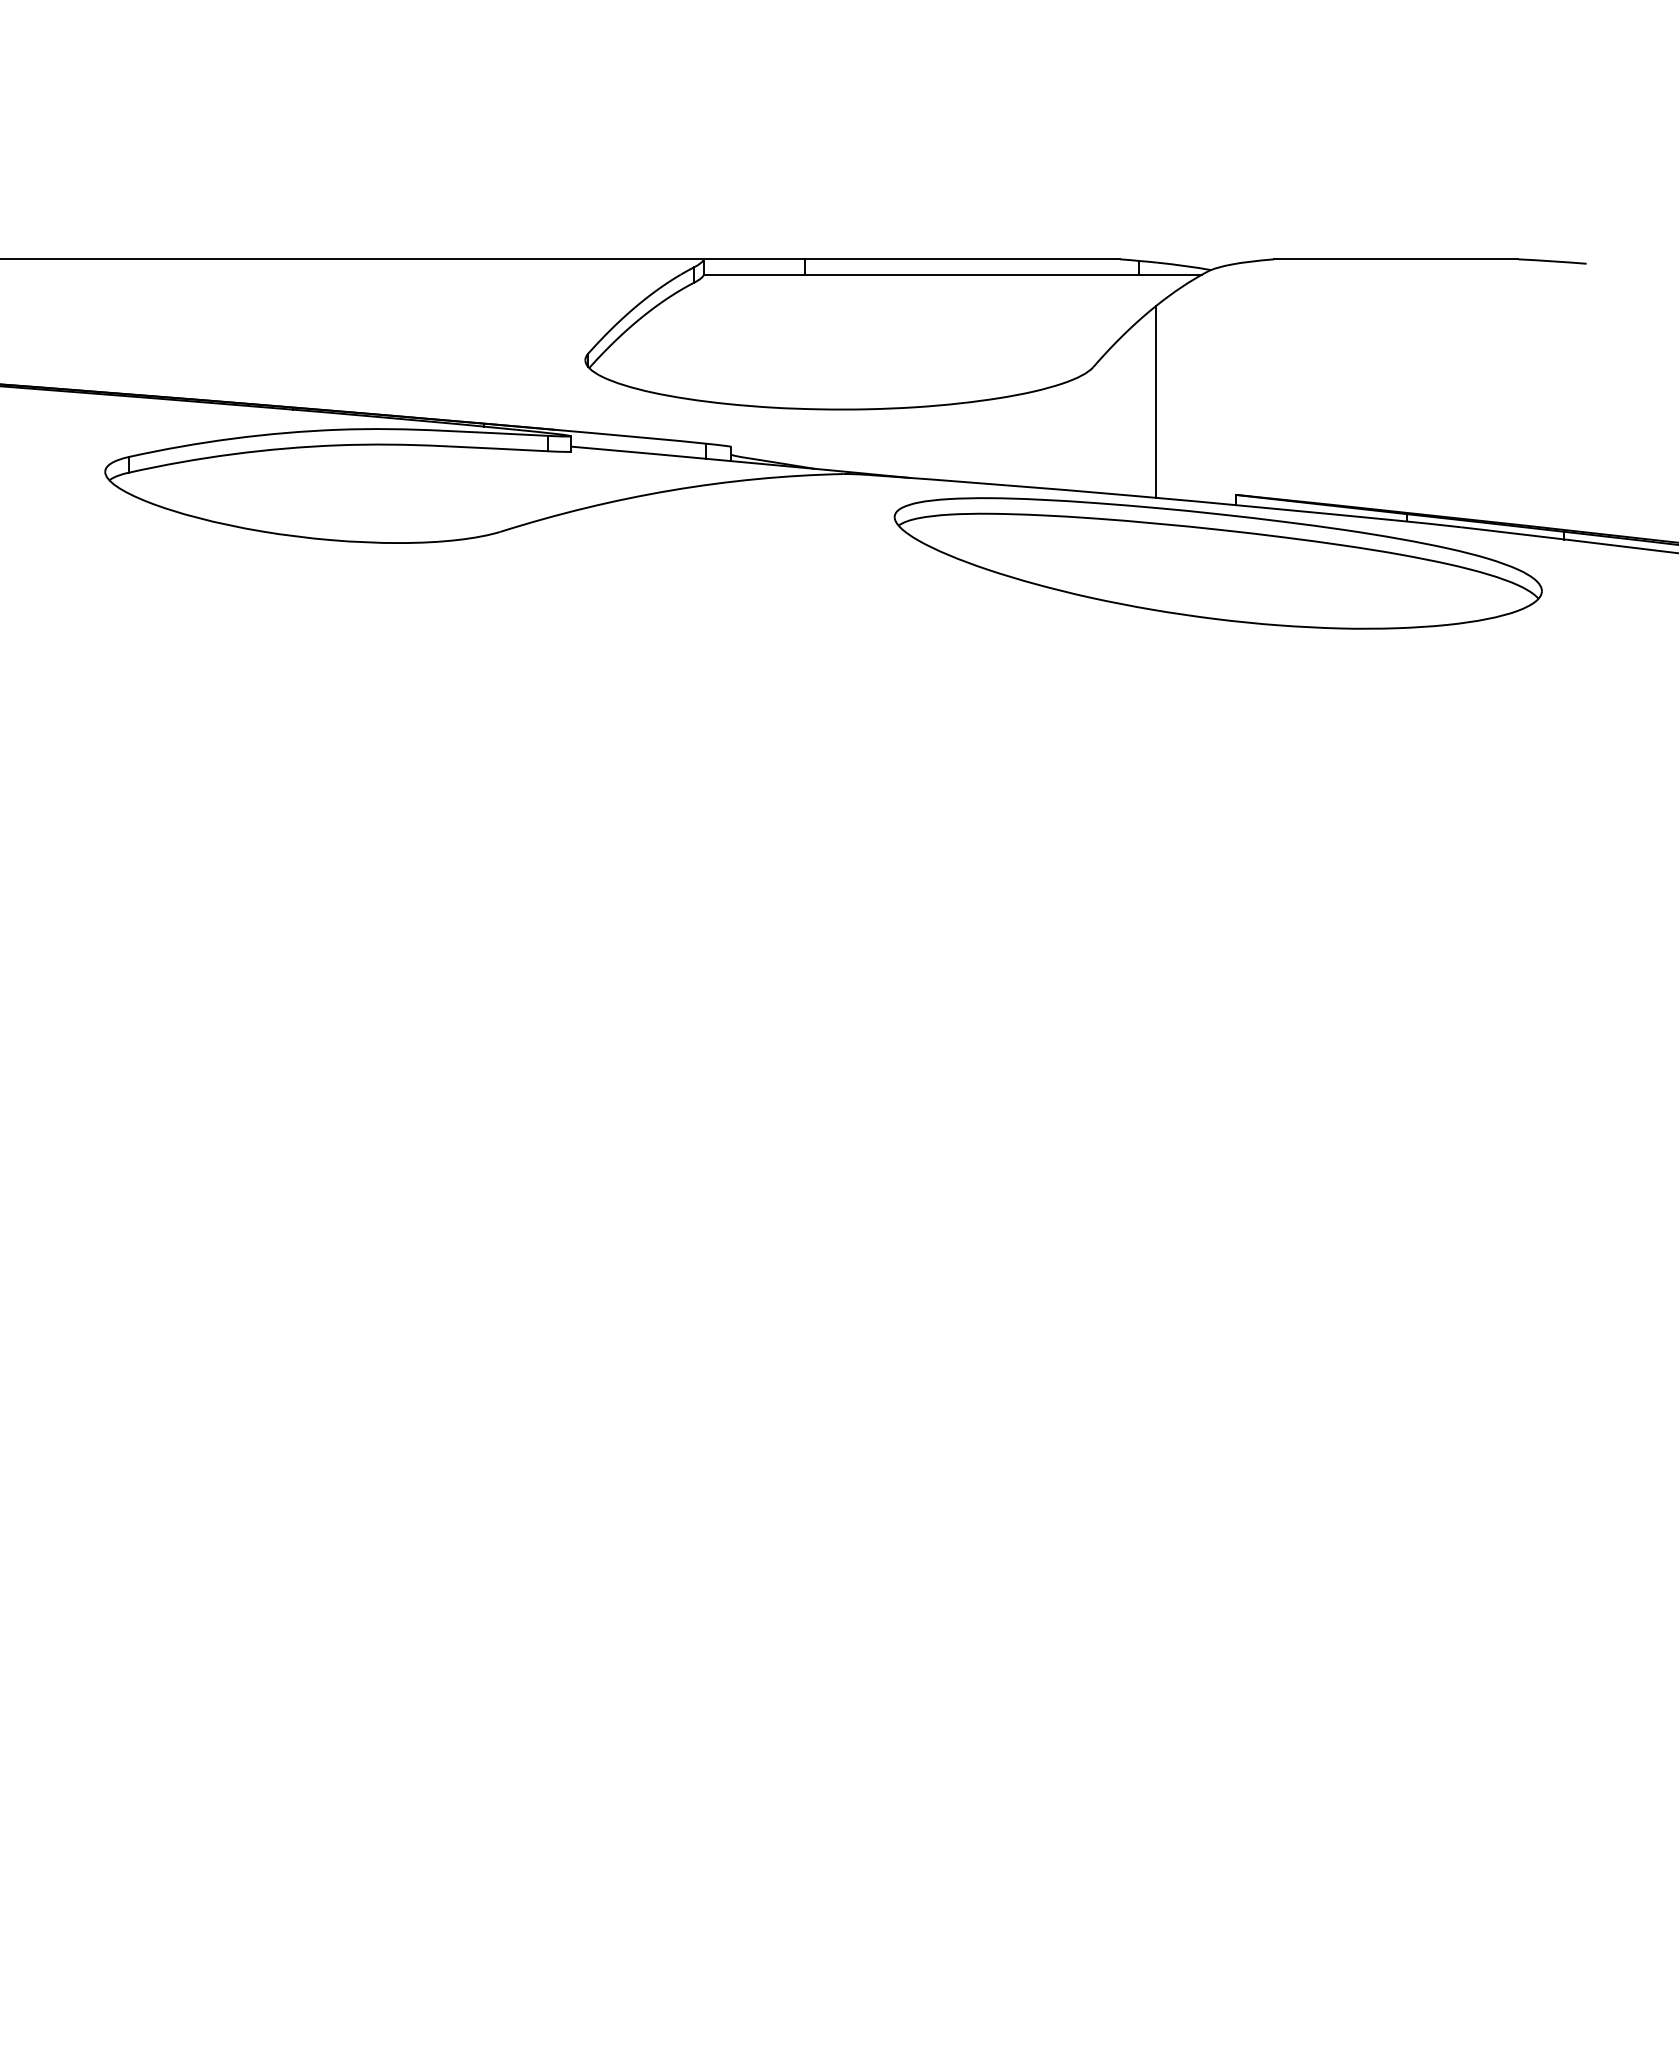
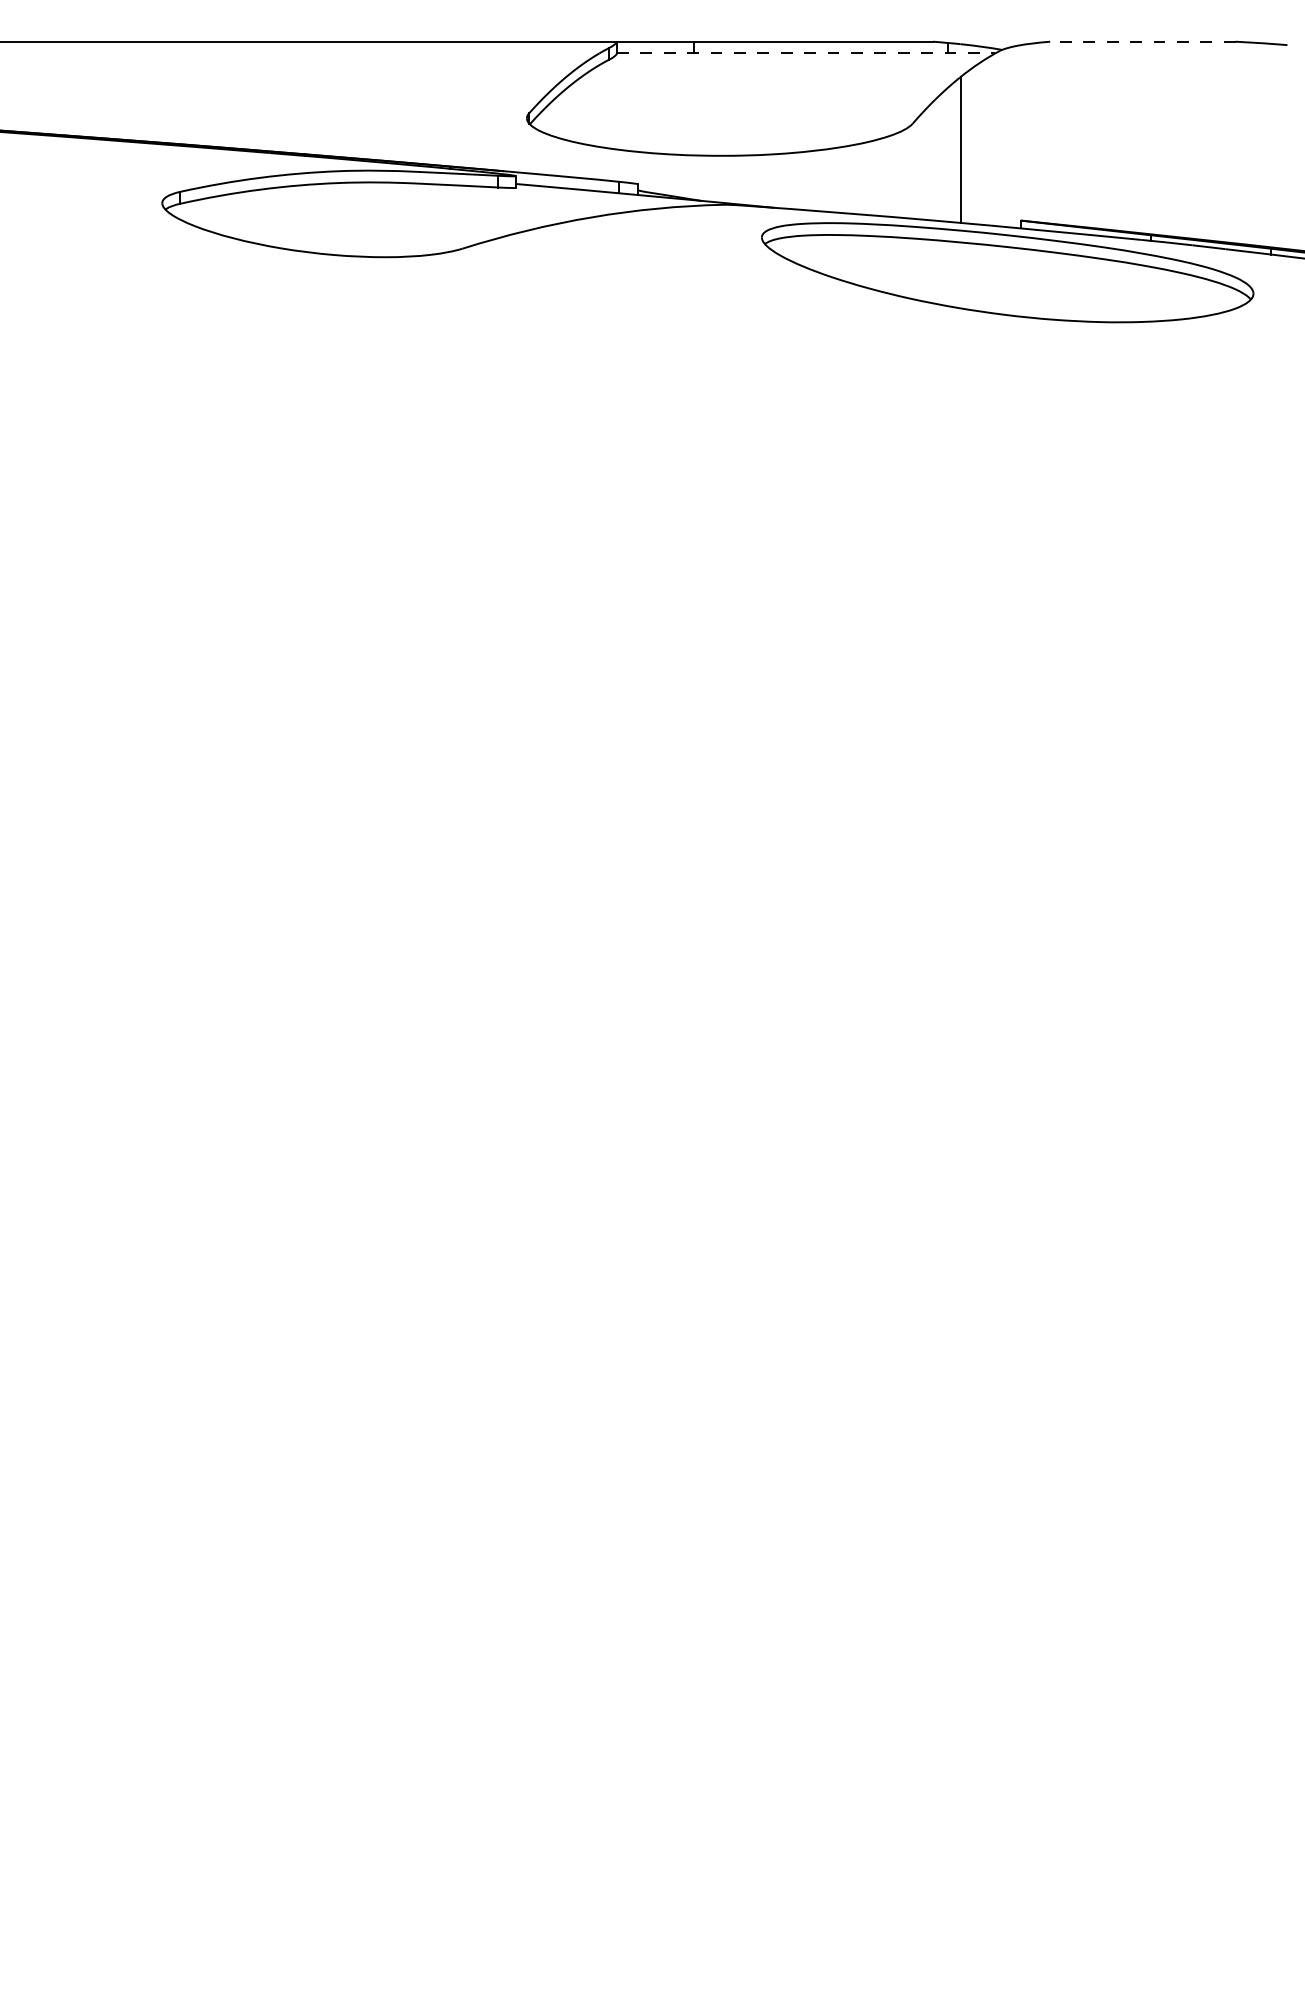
line: (1395, 259) -> (1142, 41), solid -> dashed
line: (953, 274) -> (806, 53), solid -> dashed

